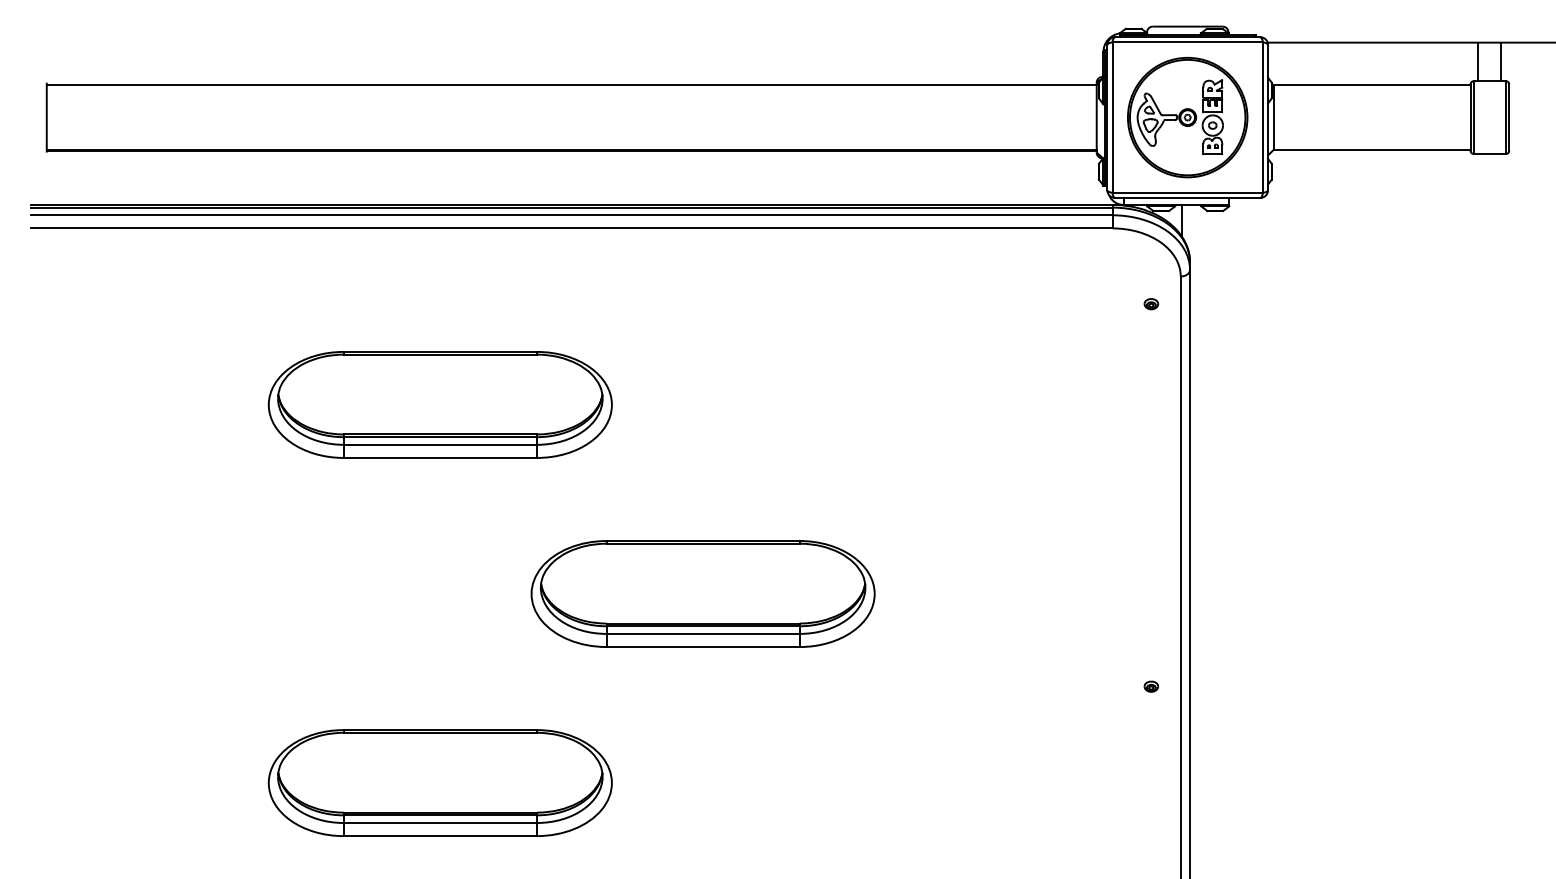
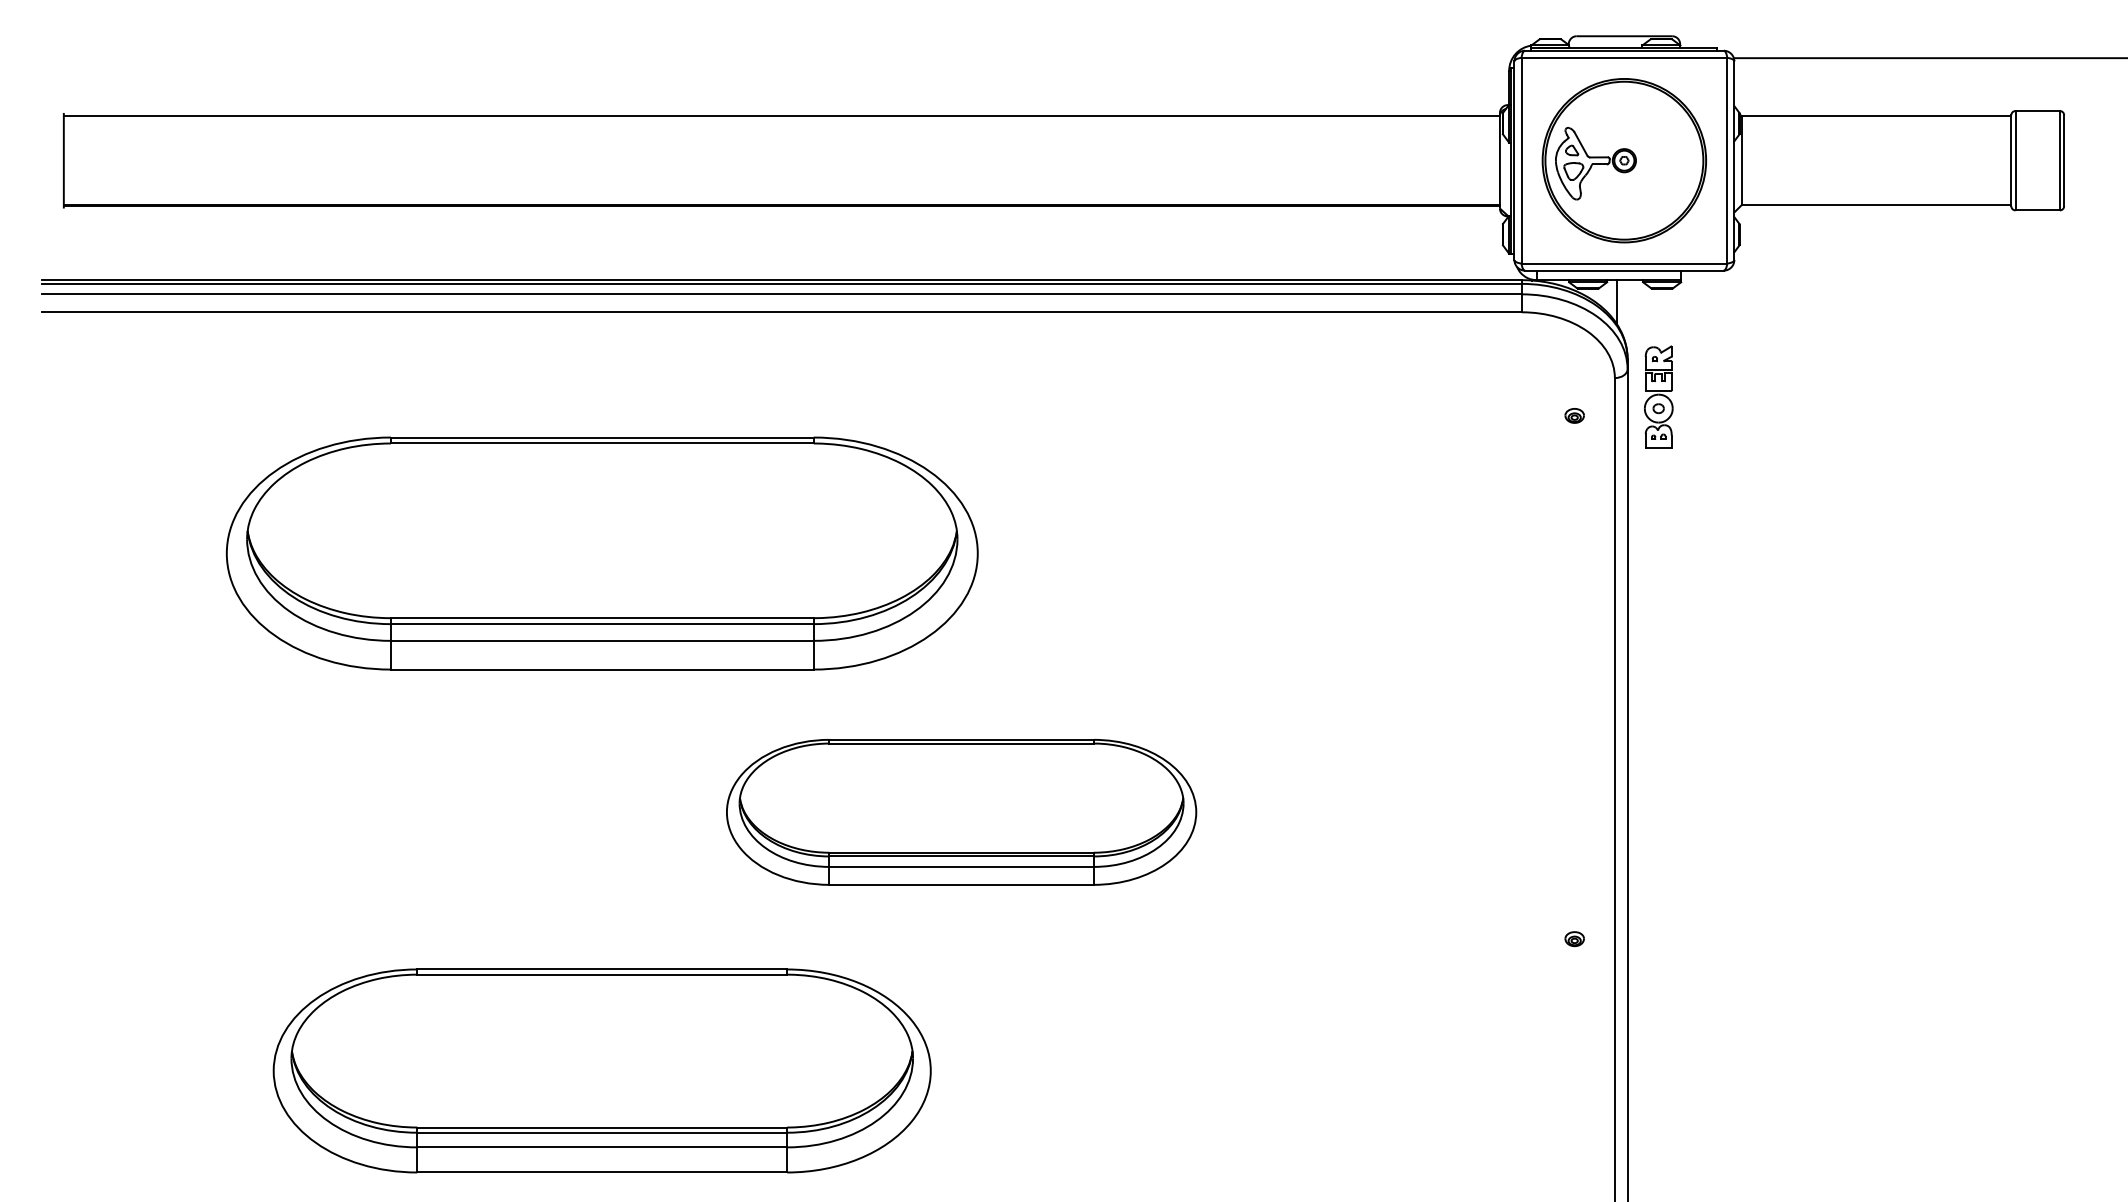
line: (1478, 61) -> (2021, 84), removed
line: (1501, 61) -> (2053, 84), removed
part: (1212, 116) -> (1658, 396), moved
part: (439, 404) -> (601, 553), size x1.6
part: (439, 782) -> (601, 1070), size x1.4

